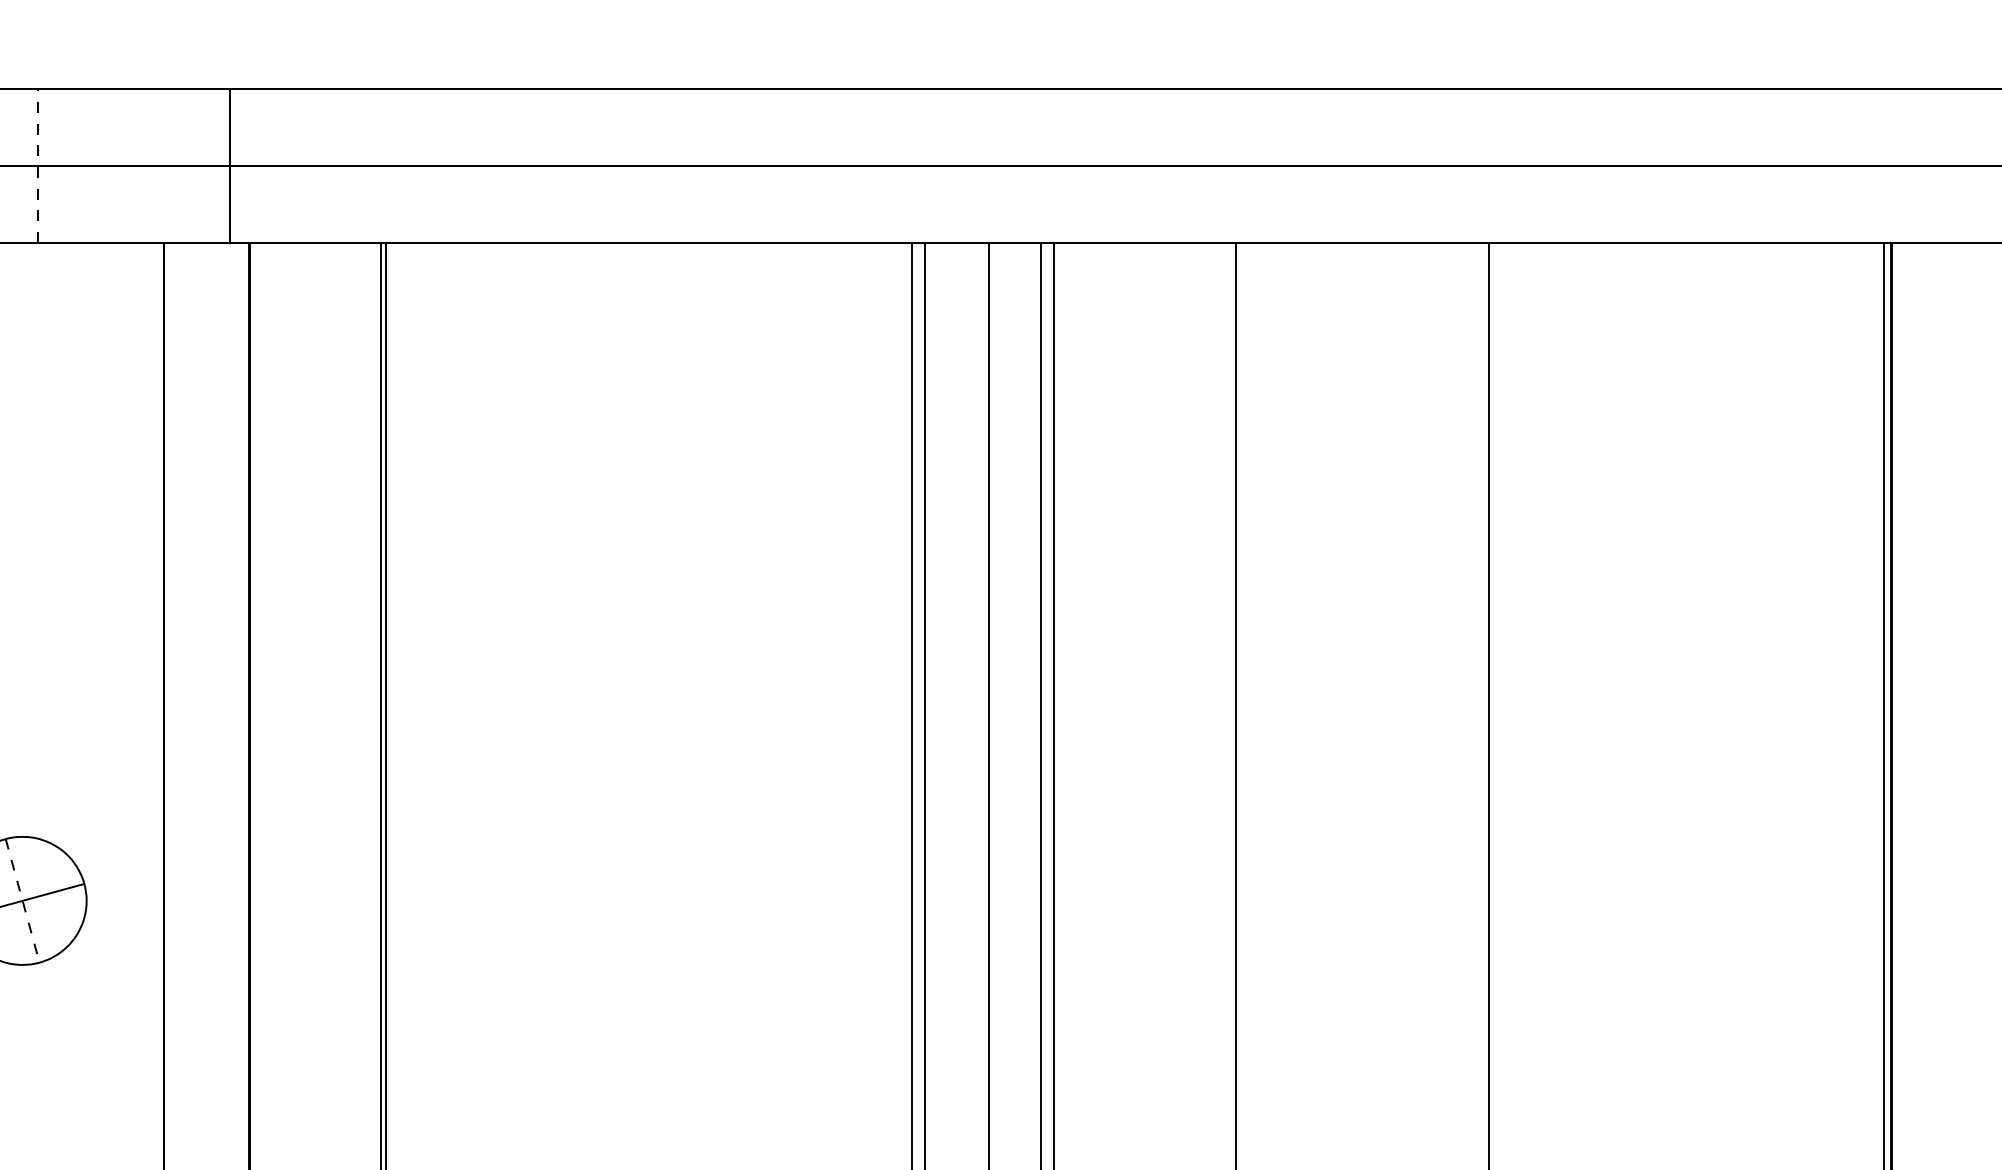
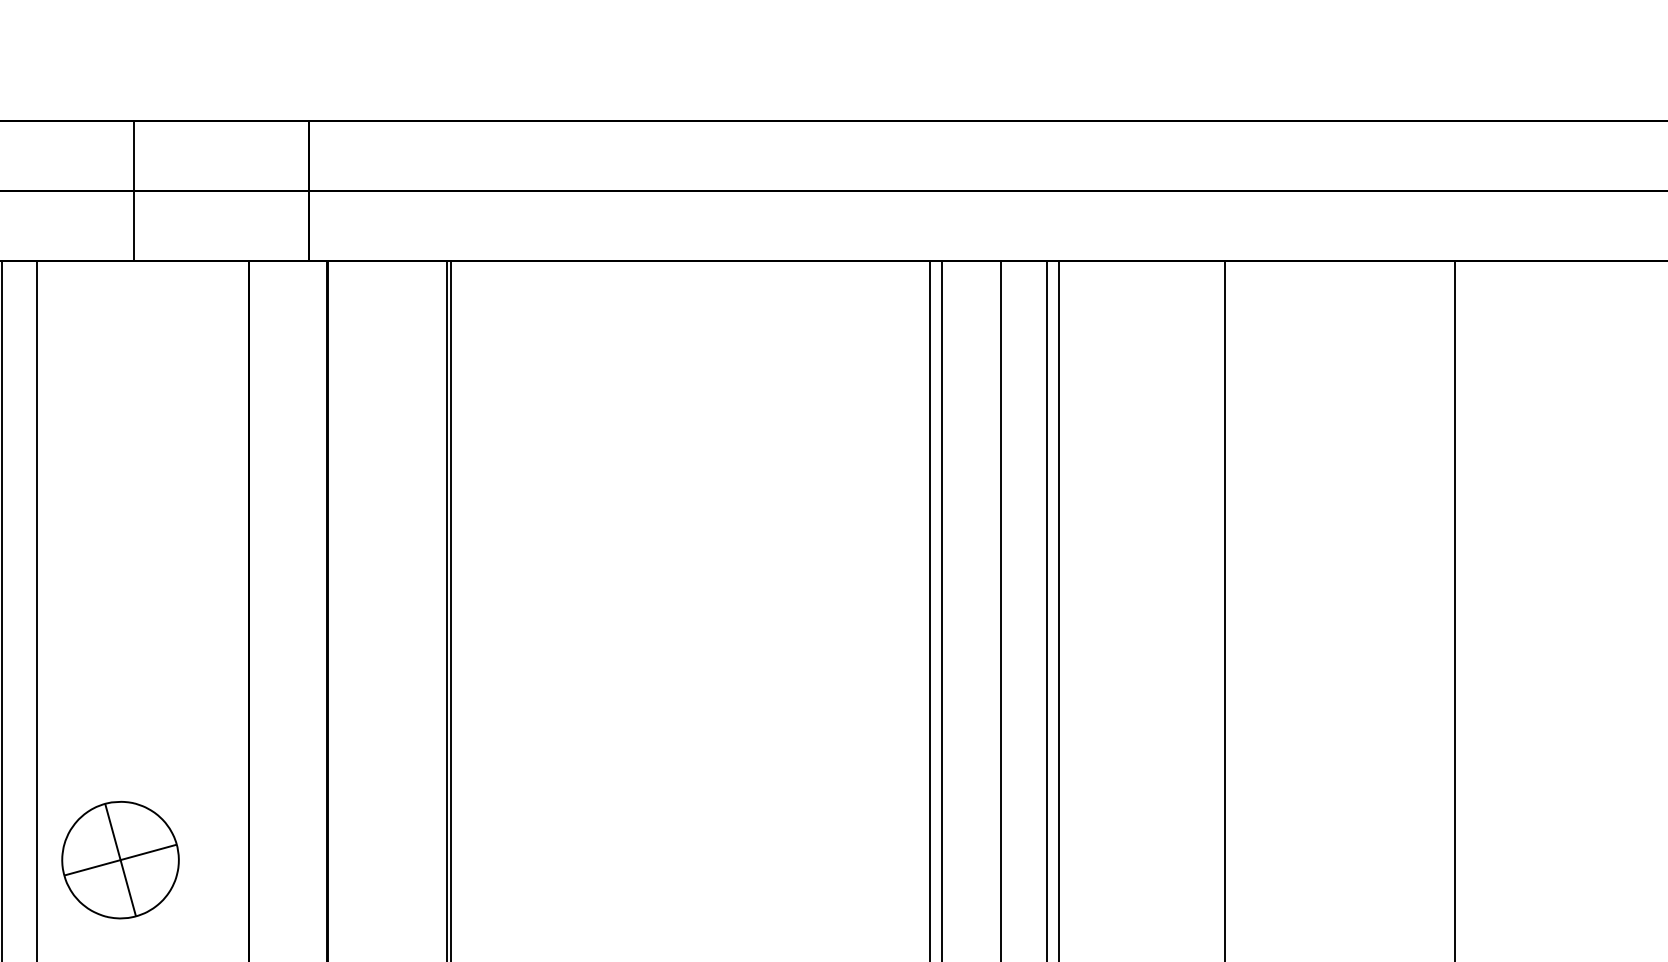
line: (37, 166) -> (134, 191), dashed -> solid
line: (22, 901) -> (120, 860), dashed -> solid

